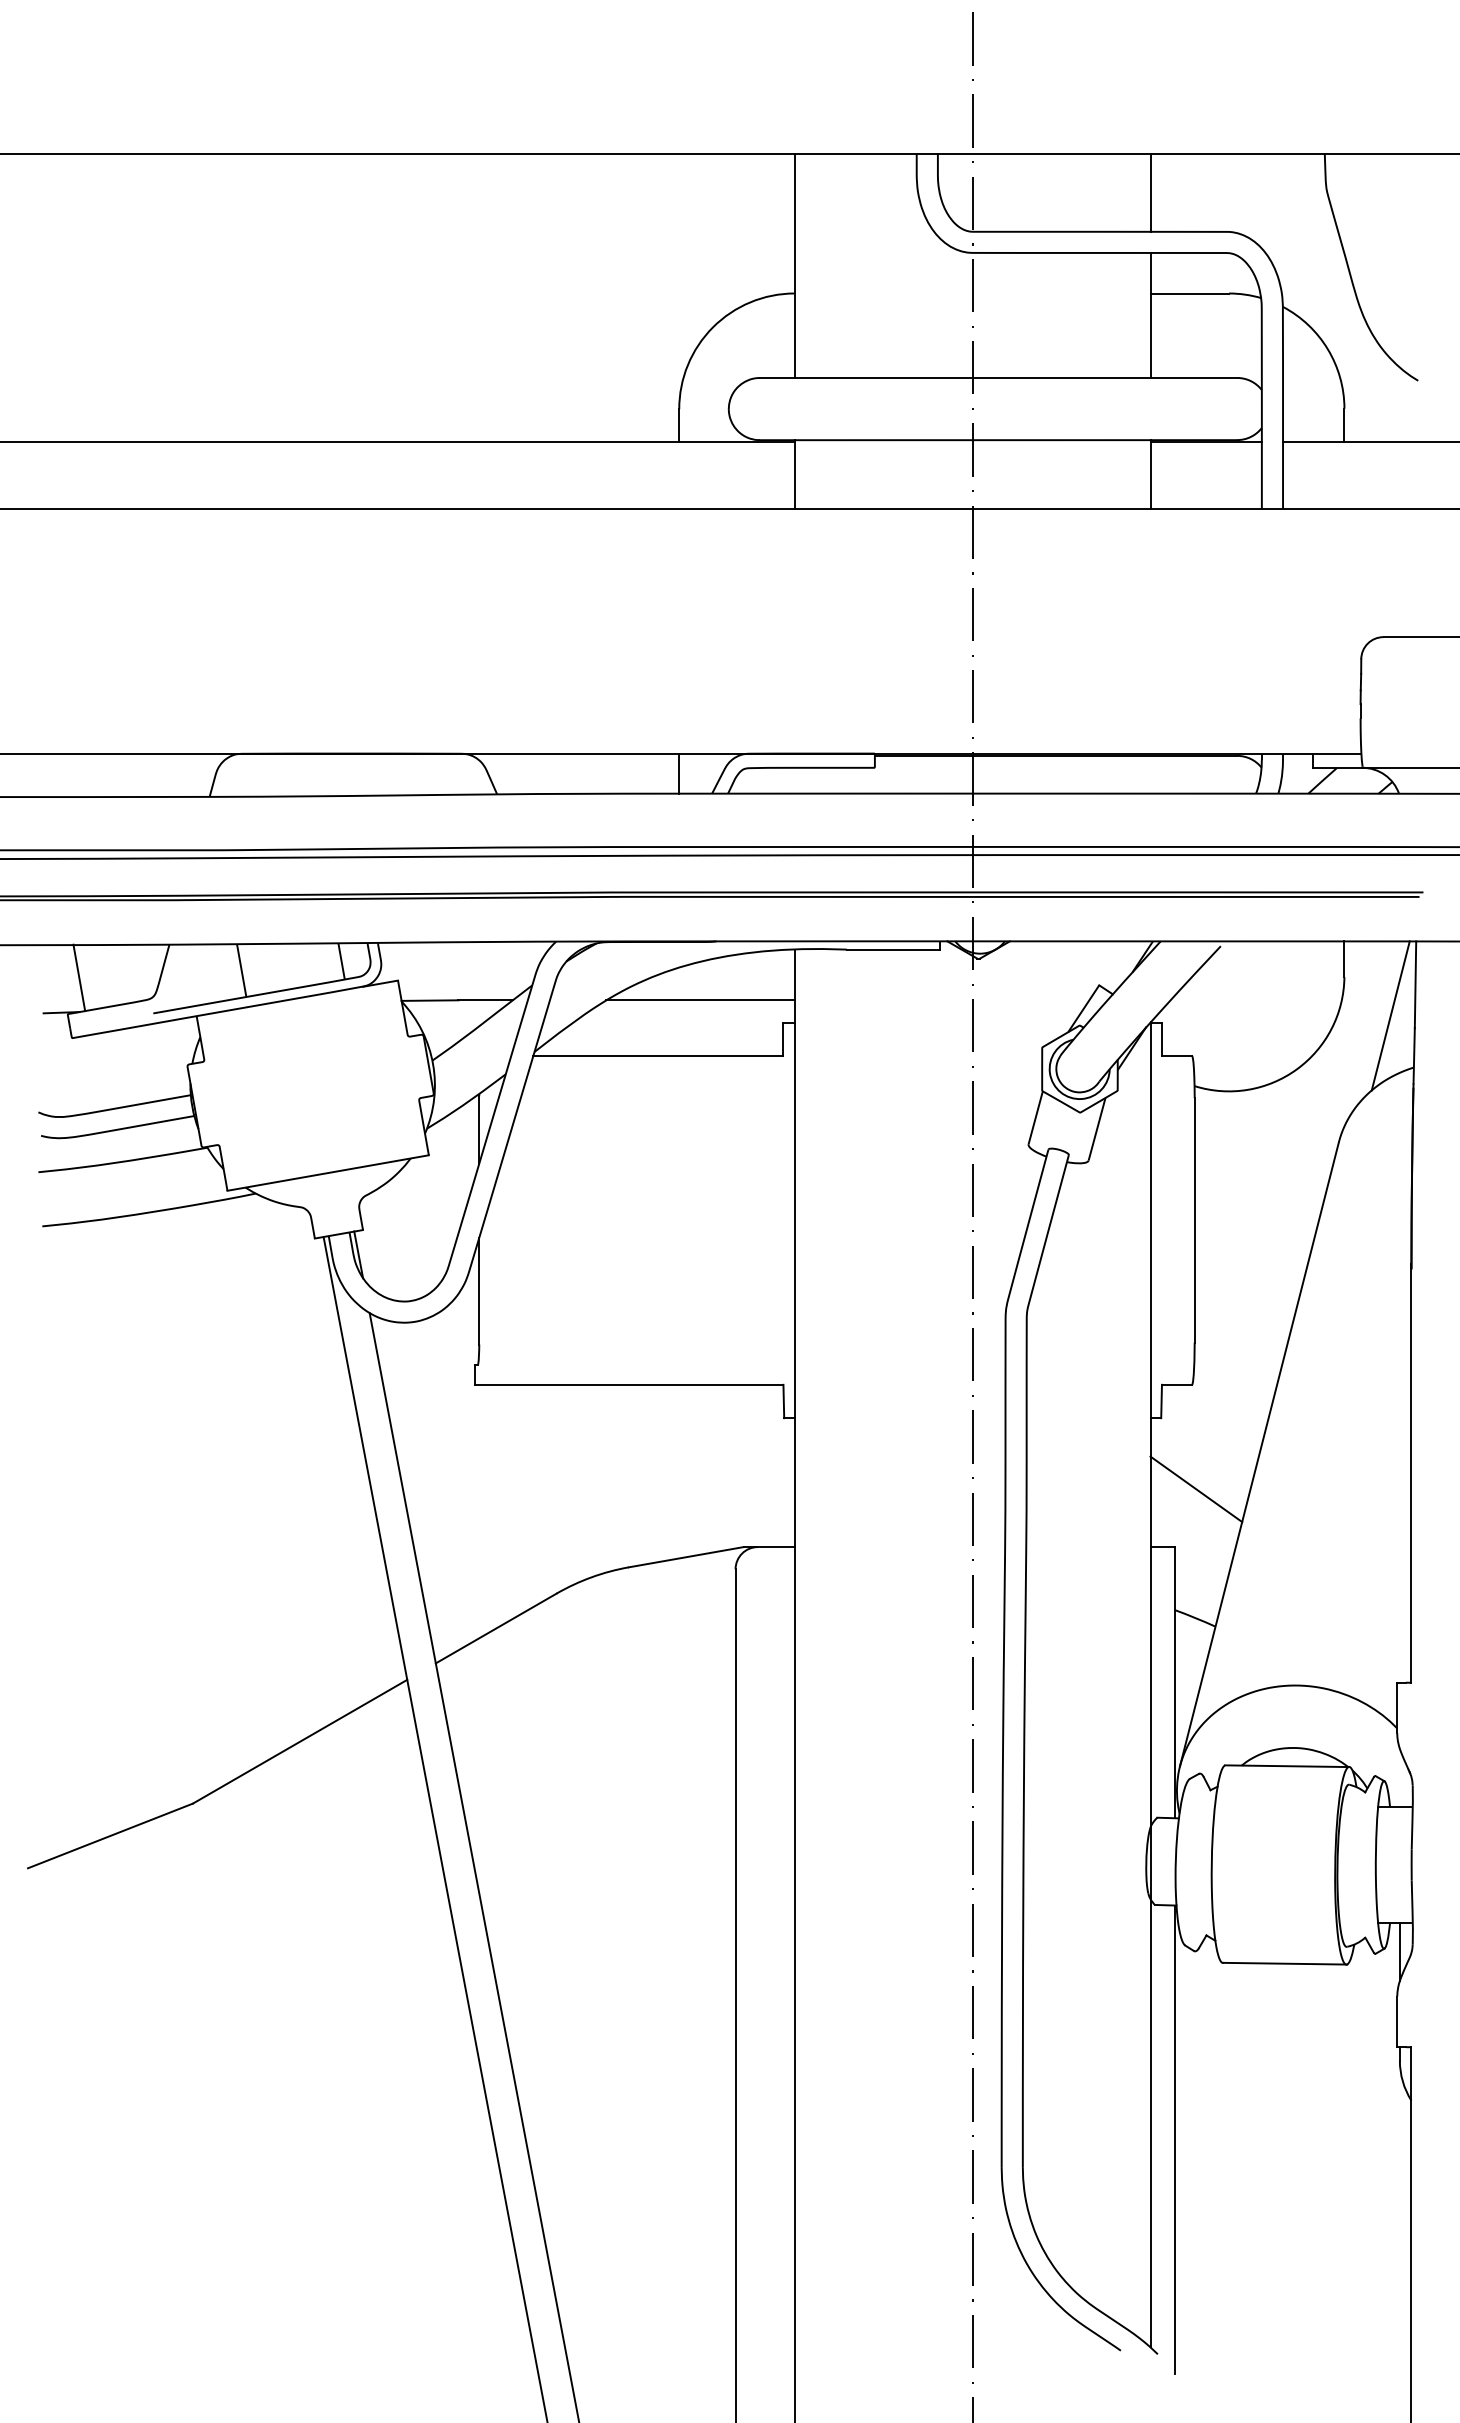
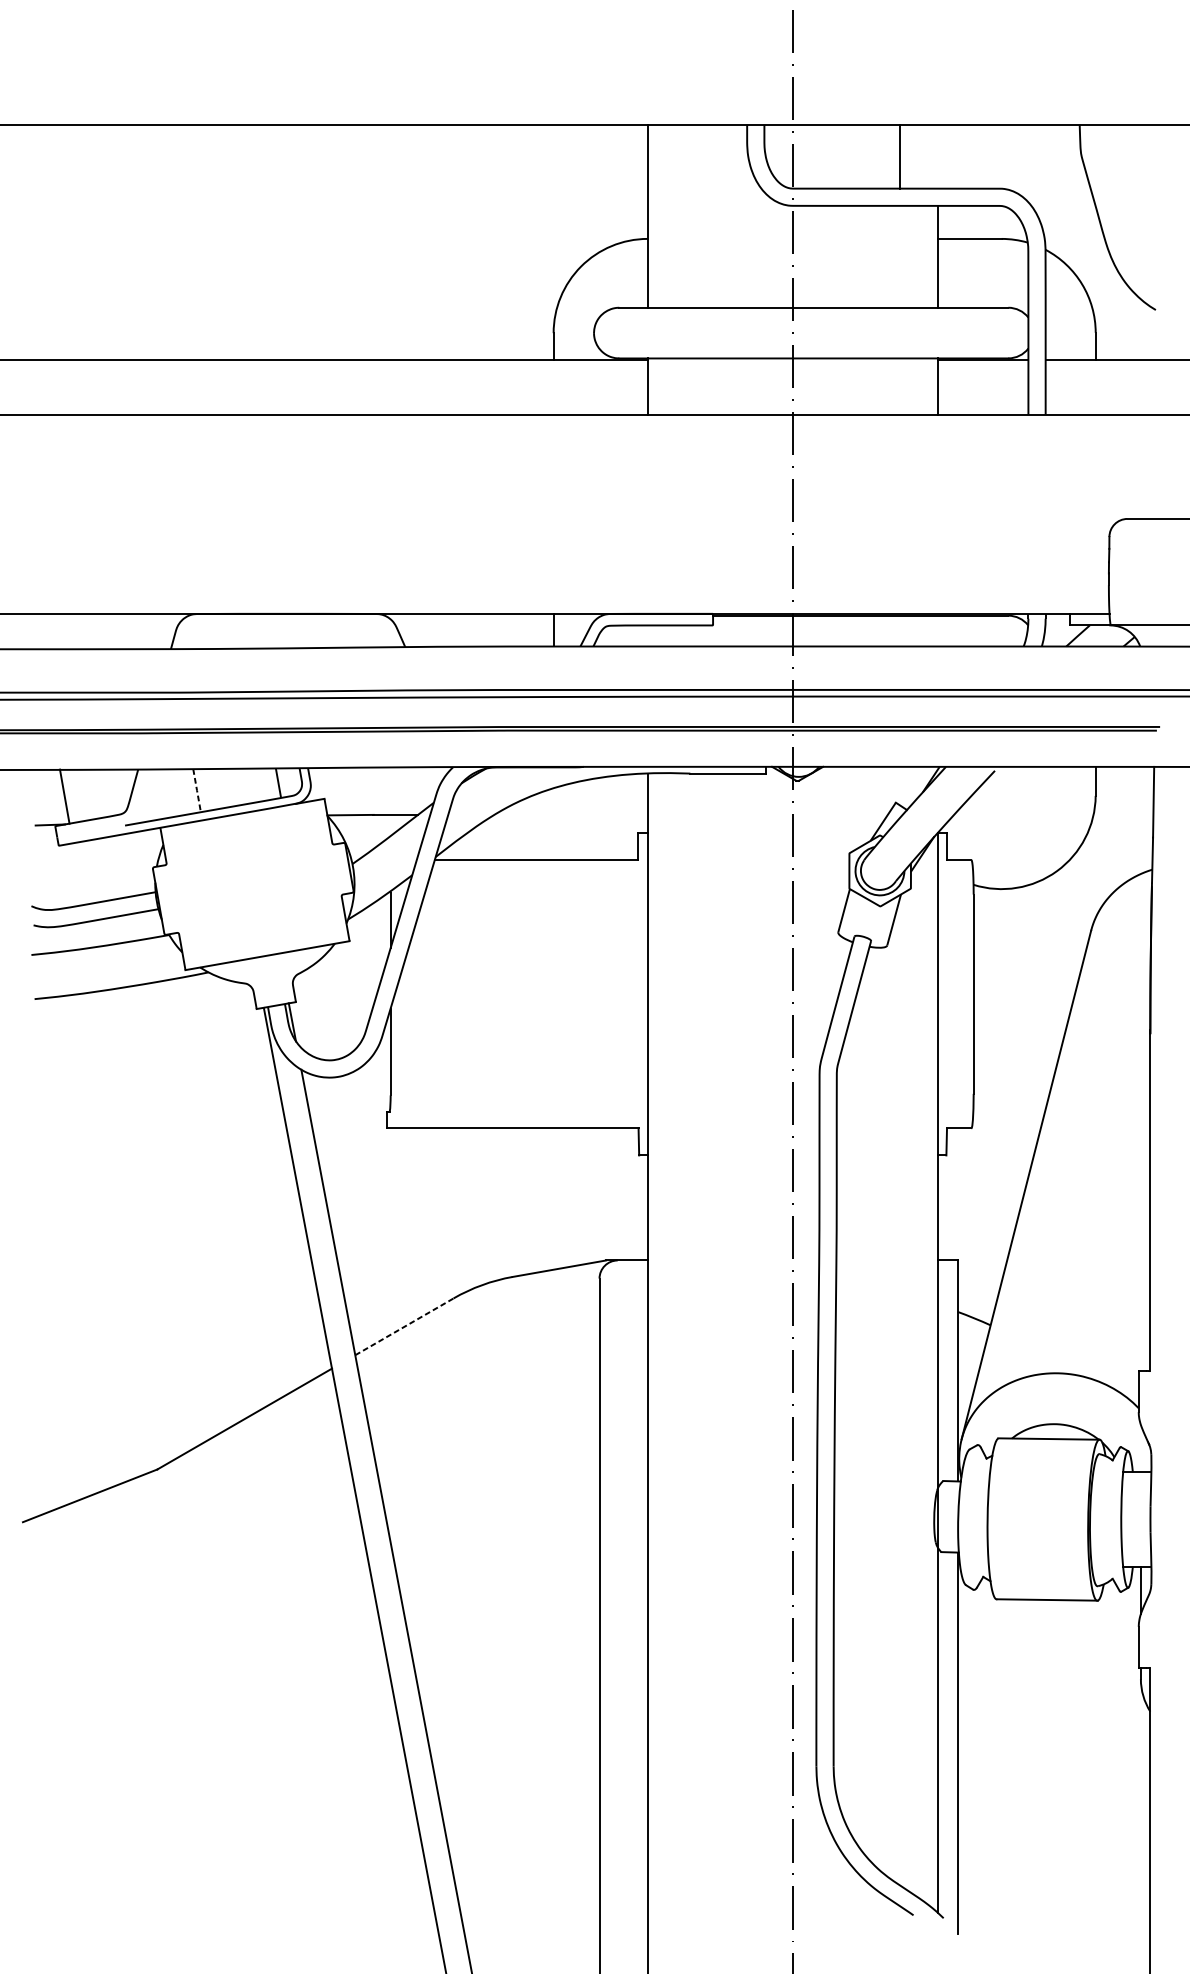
line: (1150, 192) -> (900, 156), moved
line: (241, 970) -> (196, 790), solid -> dashed
line: (700, 1000) -> (570, 815), removed
line: (1390, 1015) -> (1133, 827), removed
line: (1196, 1489) -> (975, 1213), removed
line: (496, 1628) -> (404, 1326), solid -> dashed

